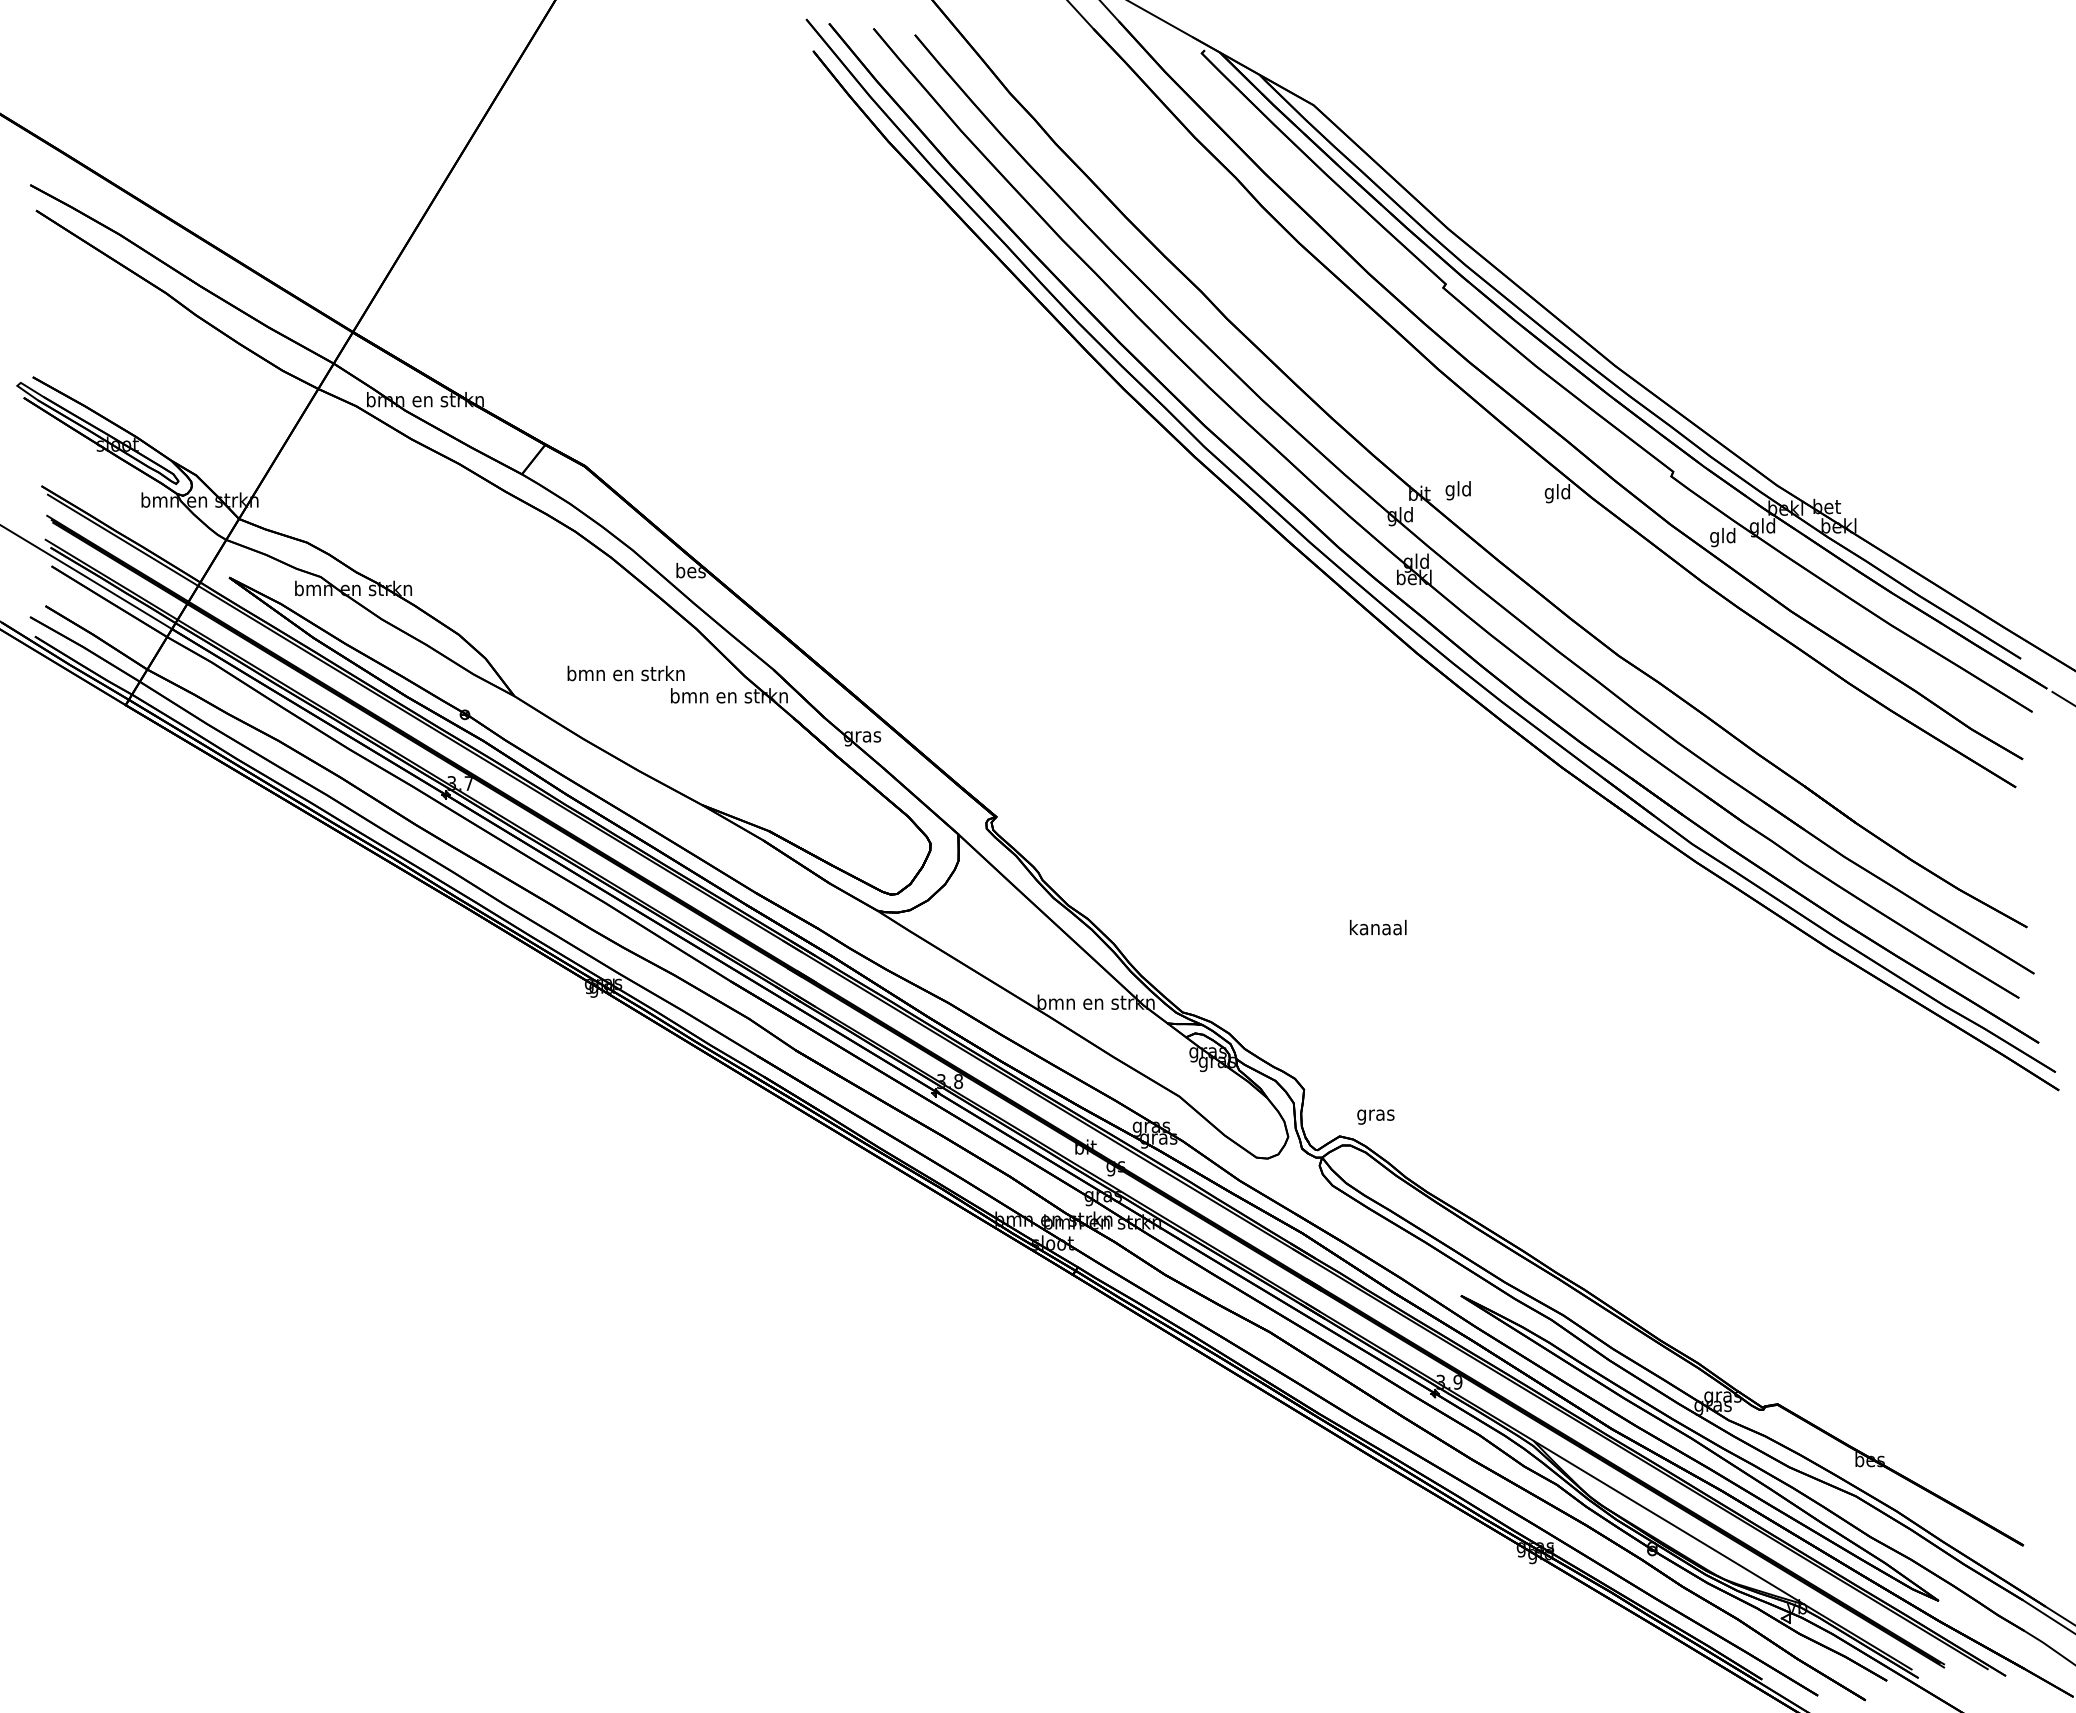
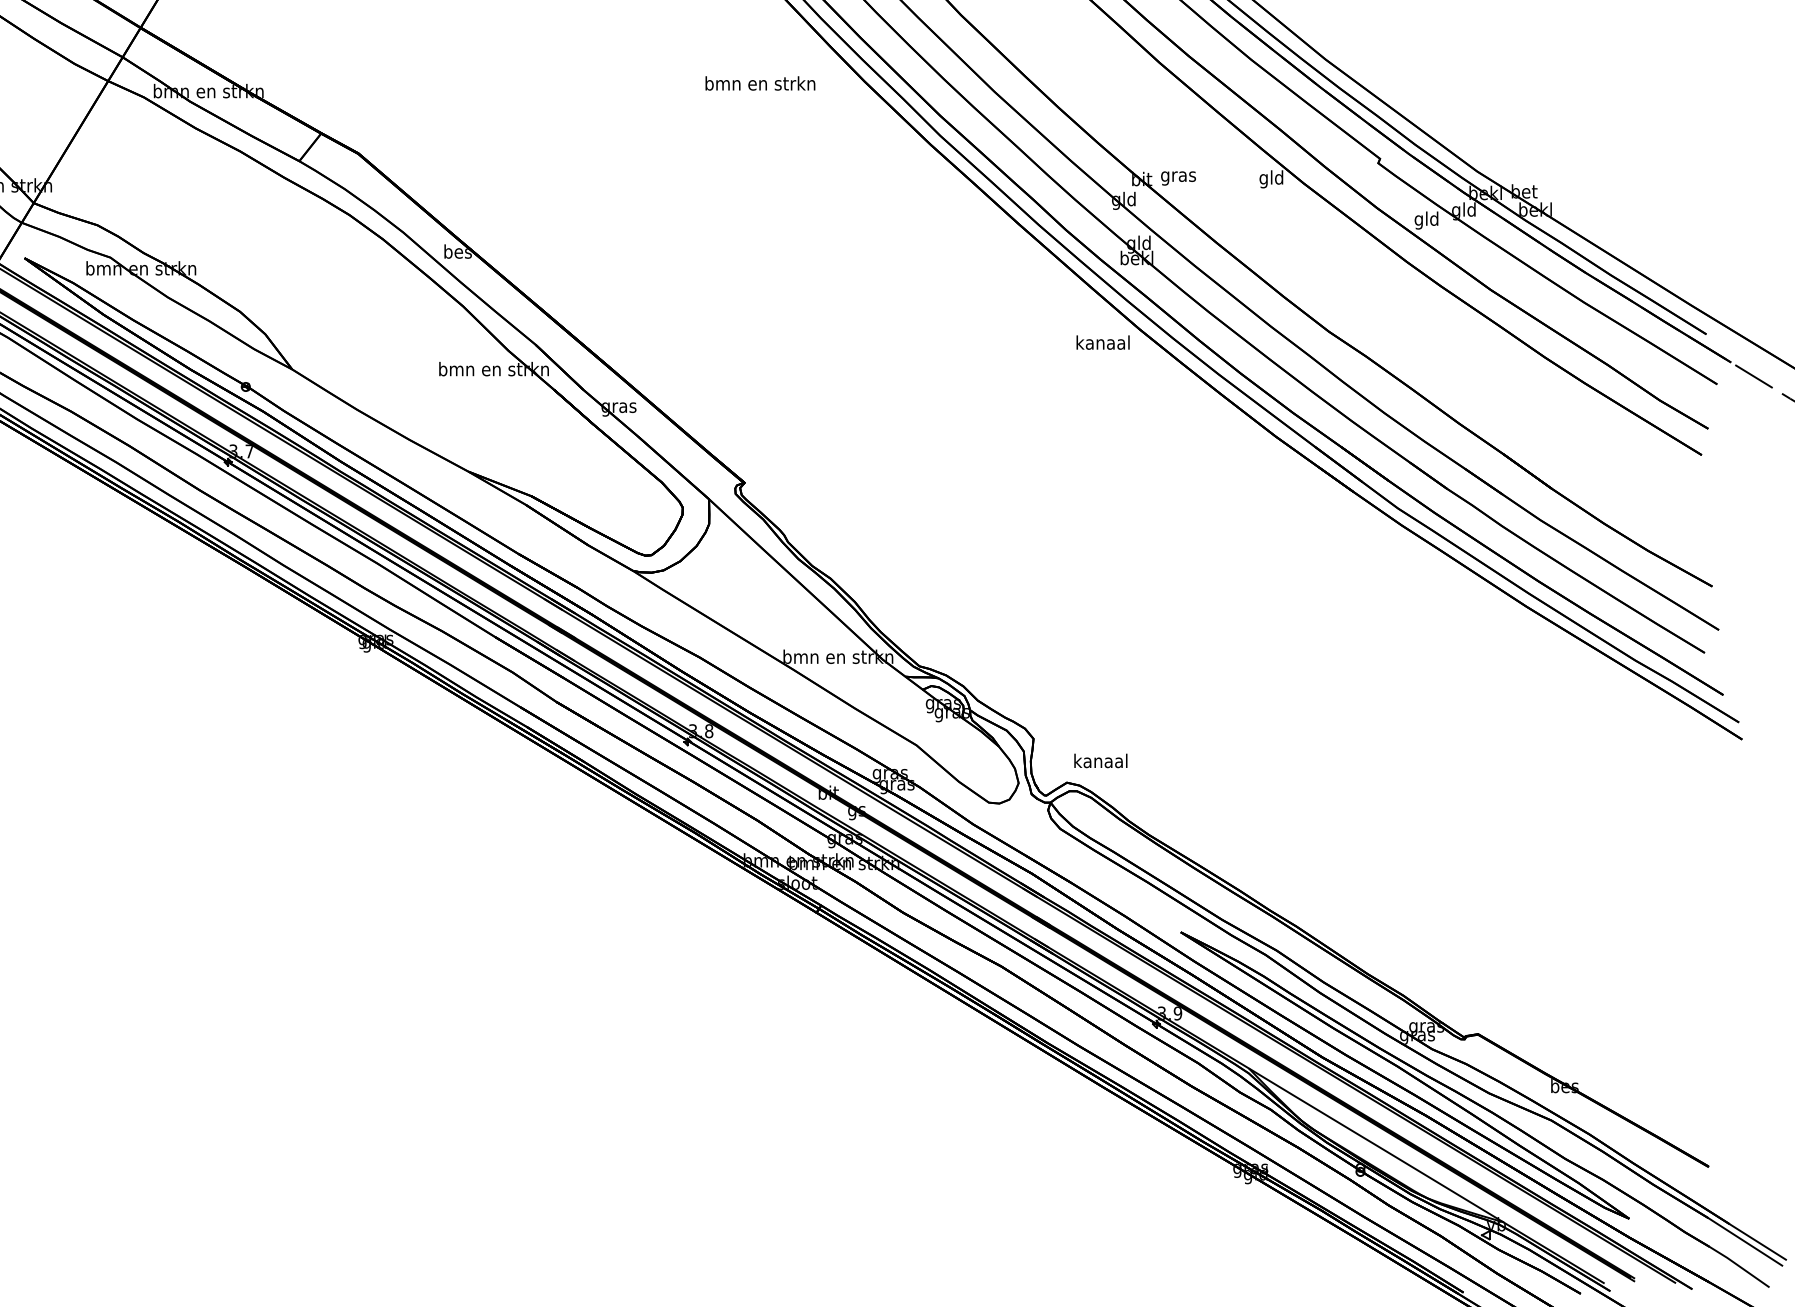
text: (1458, 490) -> (1178, 176), gld -> gras
text: (625, 673) -> (759, 83), moved
text: (1378, 927) -> (1103, 342), moved
text: (1375, 1114) -> (1100, 762), gras -> kanaal

